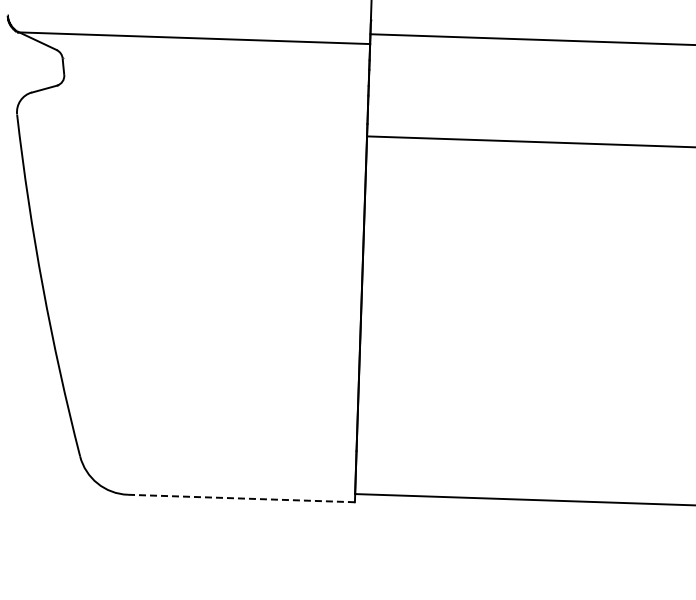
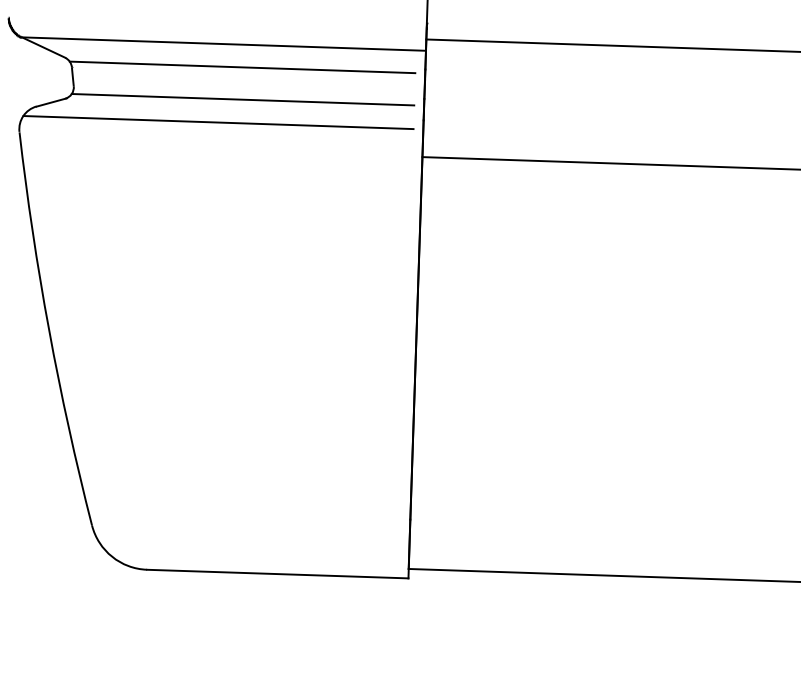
line: (210, 58) -> (242, 67), added
line: (210, 86) -> (242, 99), added
line: (189, 106) -> (217, 122), added
line: (241, 498) -> (277, 574), dashed -> solid

